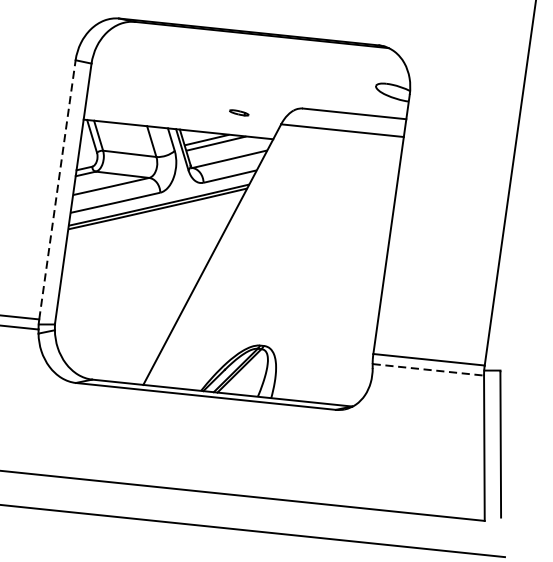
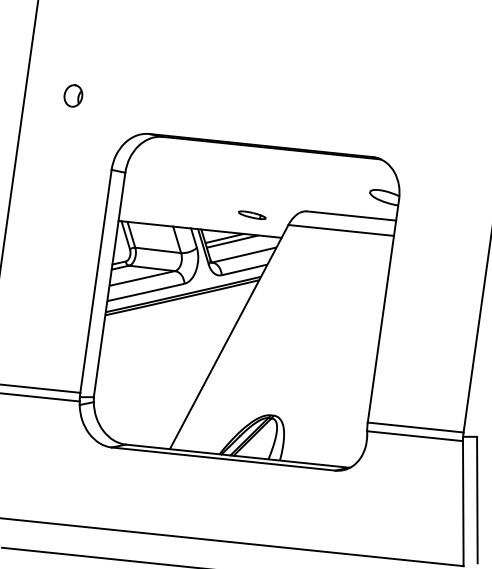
part: (239, 112) -> (252, 214), size x1.67
line: (58, 190) -> (96, 281), dashed -> solid
line: (428, 370) -> (415, 436), dashed -> solid

